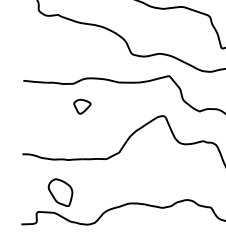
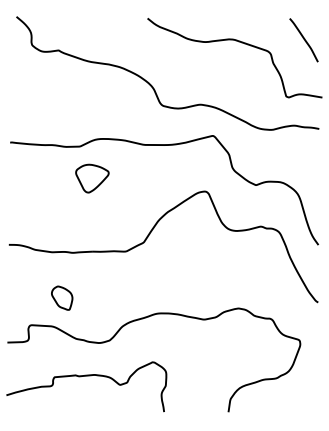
part: (82, 106) -> (92, 178), size x1.43
part: (60, 192) -> (62, 297), size x0.62

